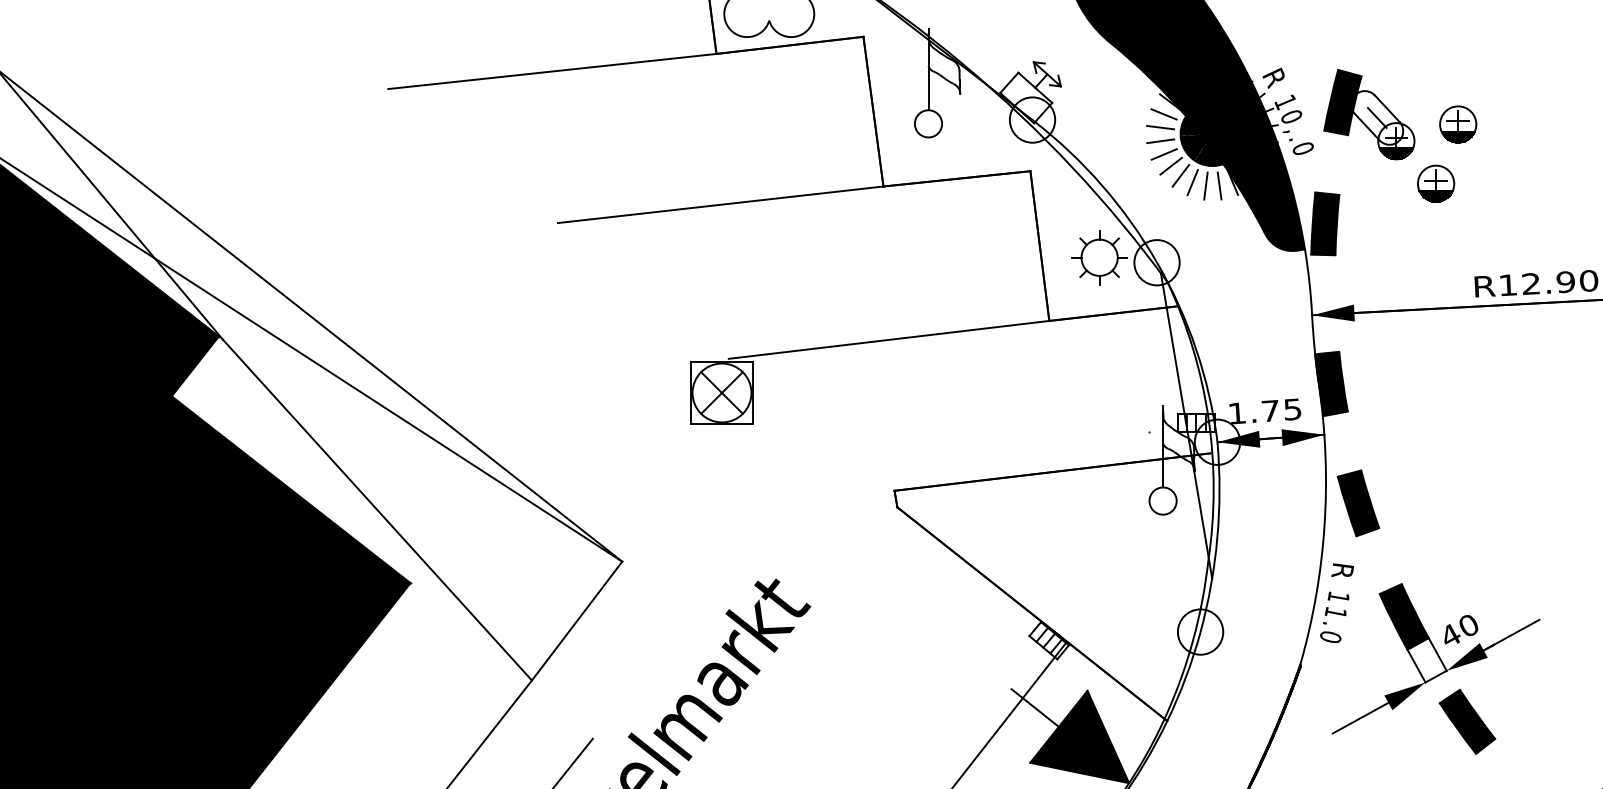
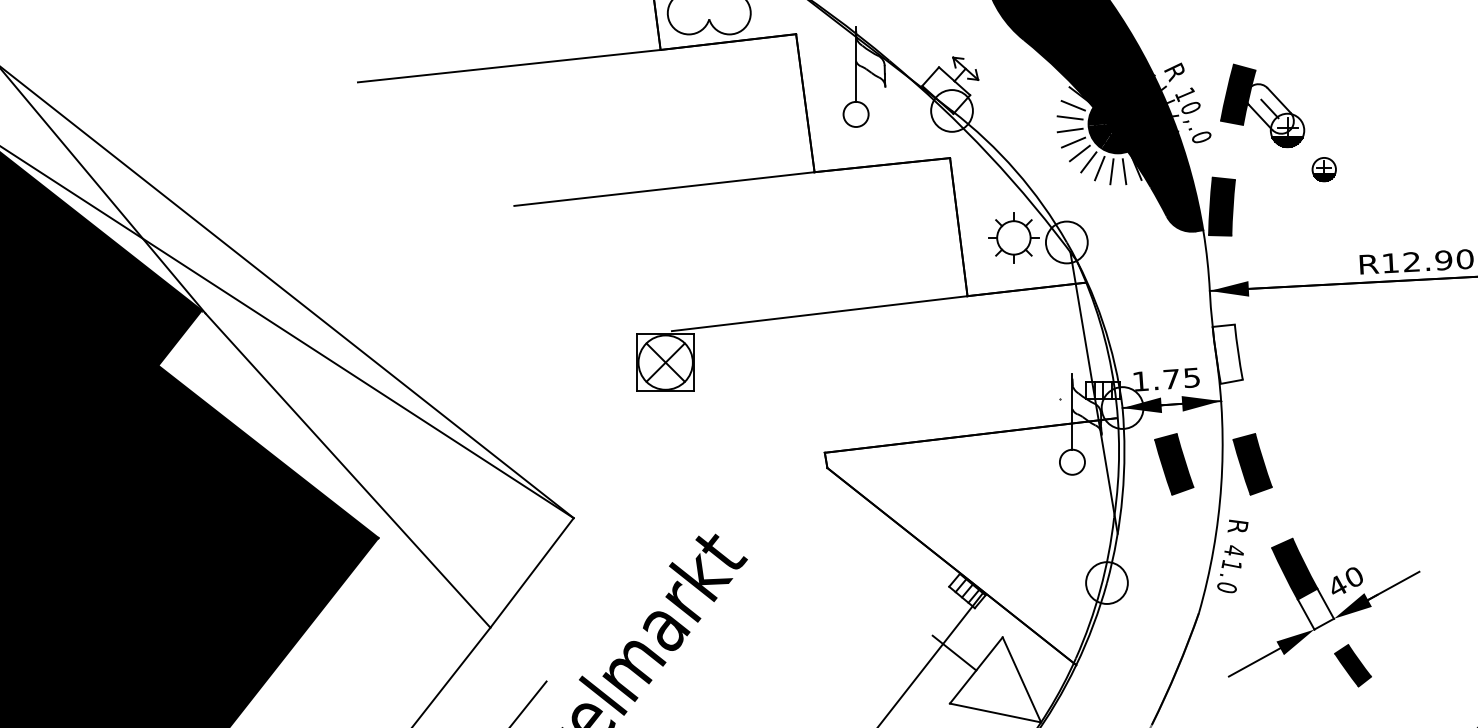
part: (1458, 124) -> (1344, 115), removed
part: (1436, 183) -> (1324, 169), size x0.7
fill: (1331, 383) -> (1227, 353), removed
part: (1273, 503) -> (1174, 464), added
text: (1338, 596) -> (1234, 550), 1 -> 4
part: (1467, 721) -> (1353, 665), size x0.7
fill: (1079, 736) -> (995, 679), removed

